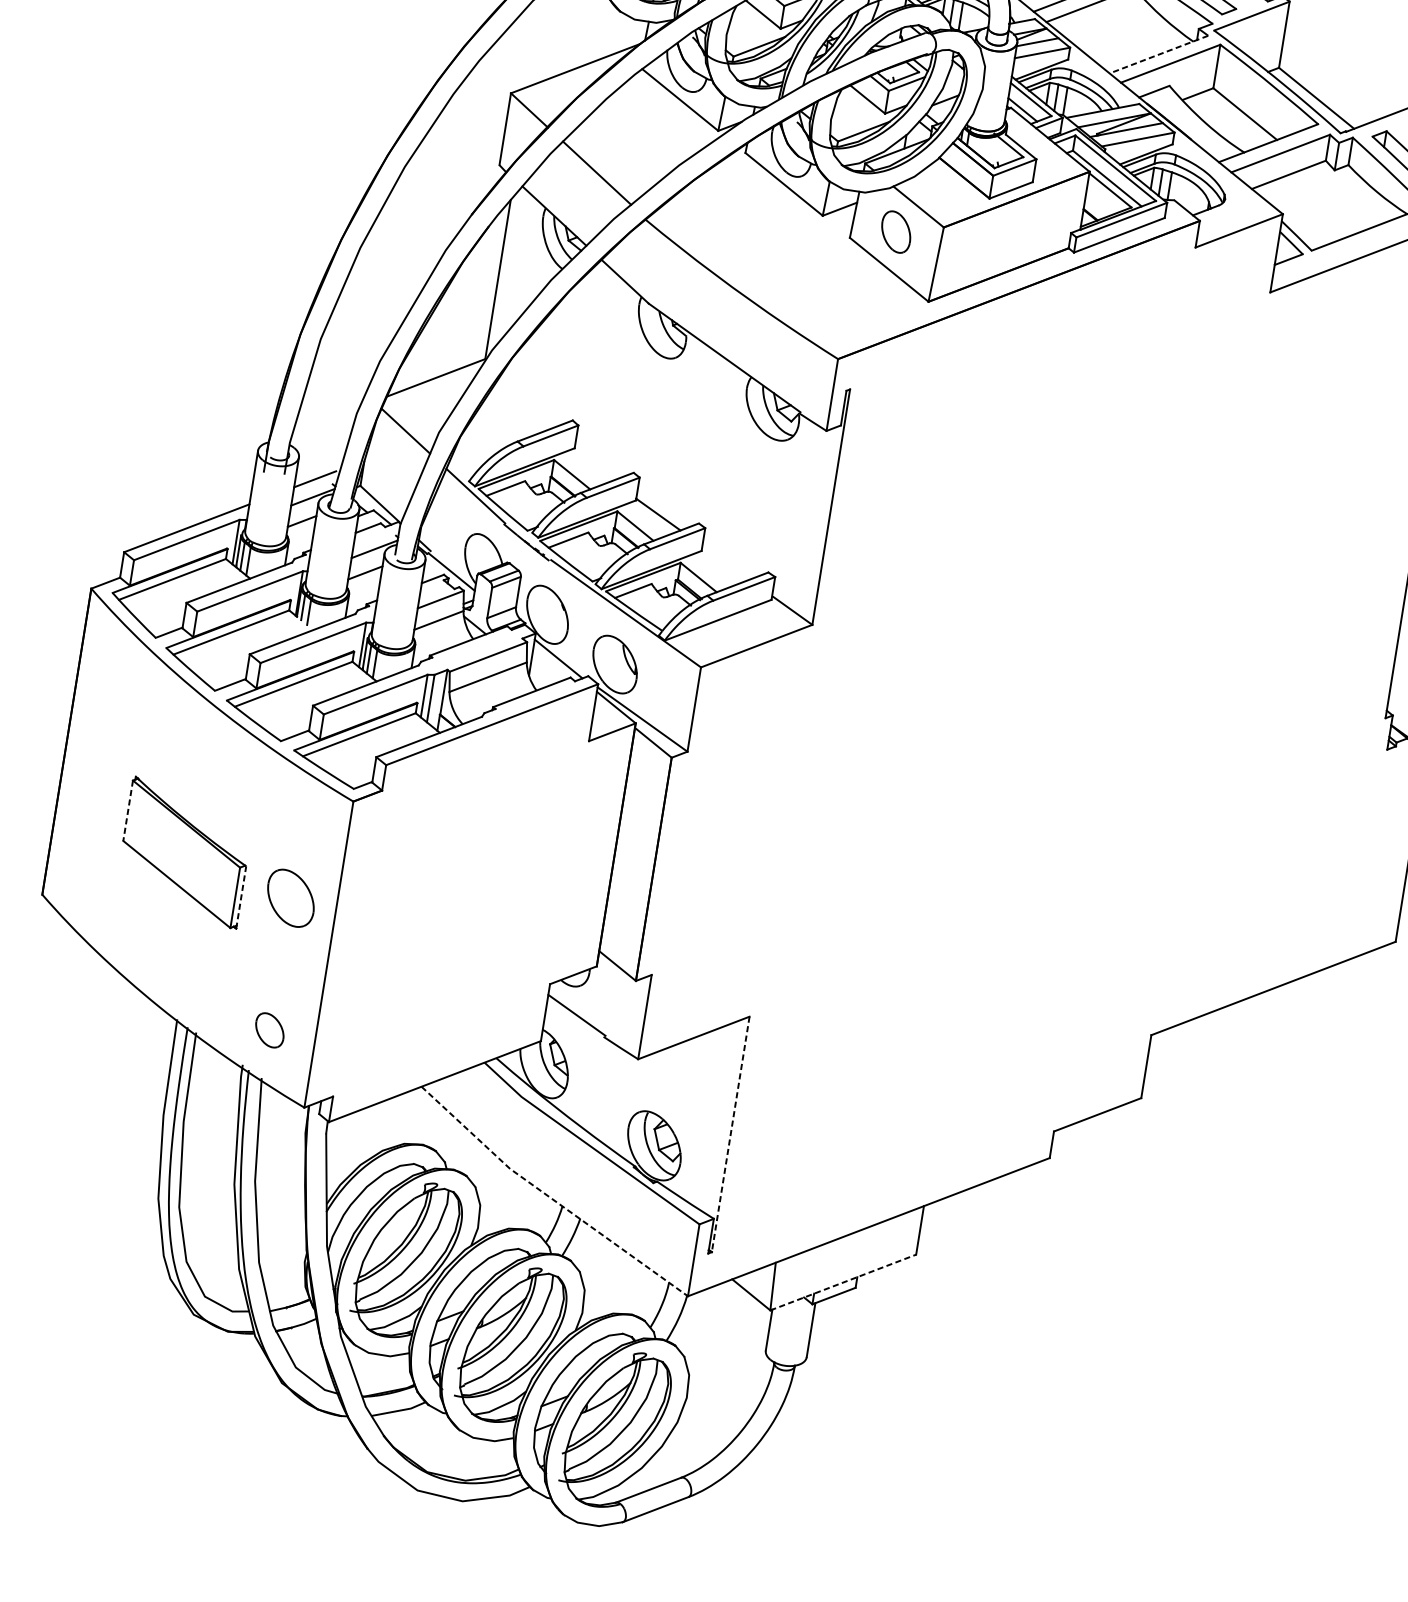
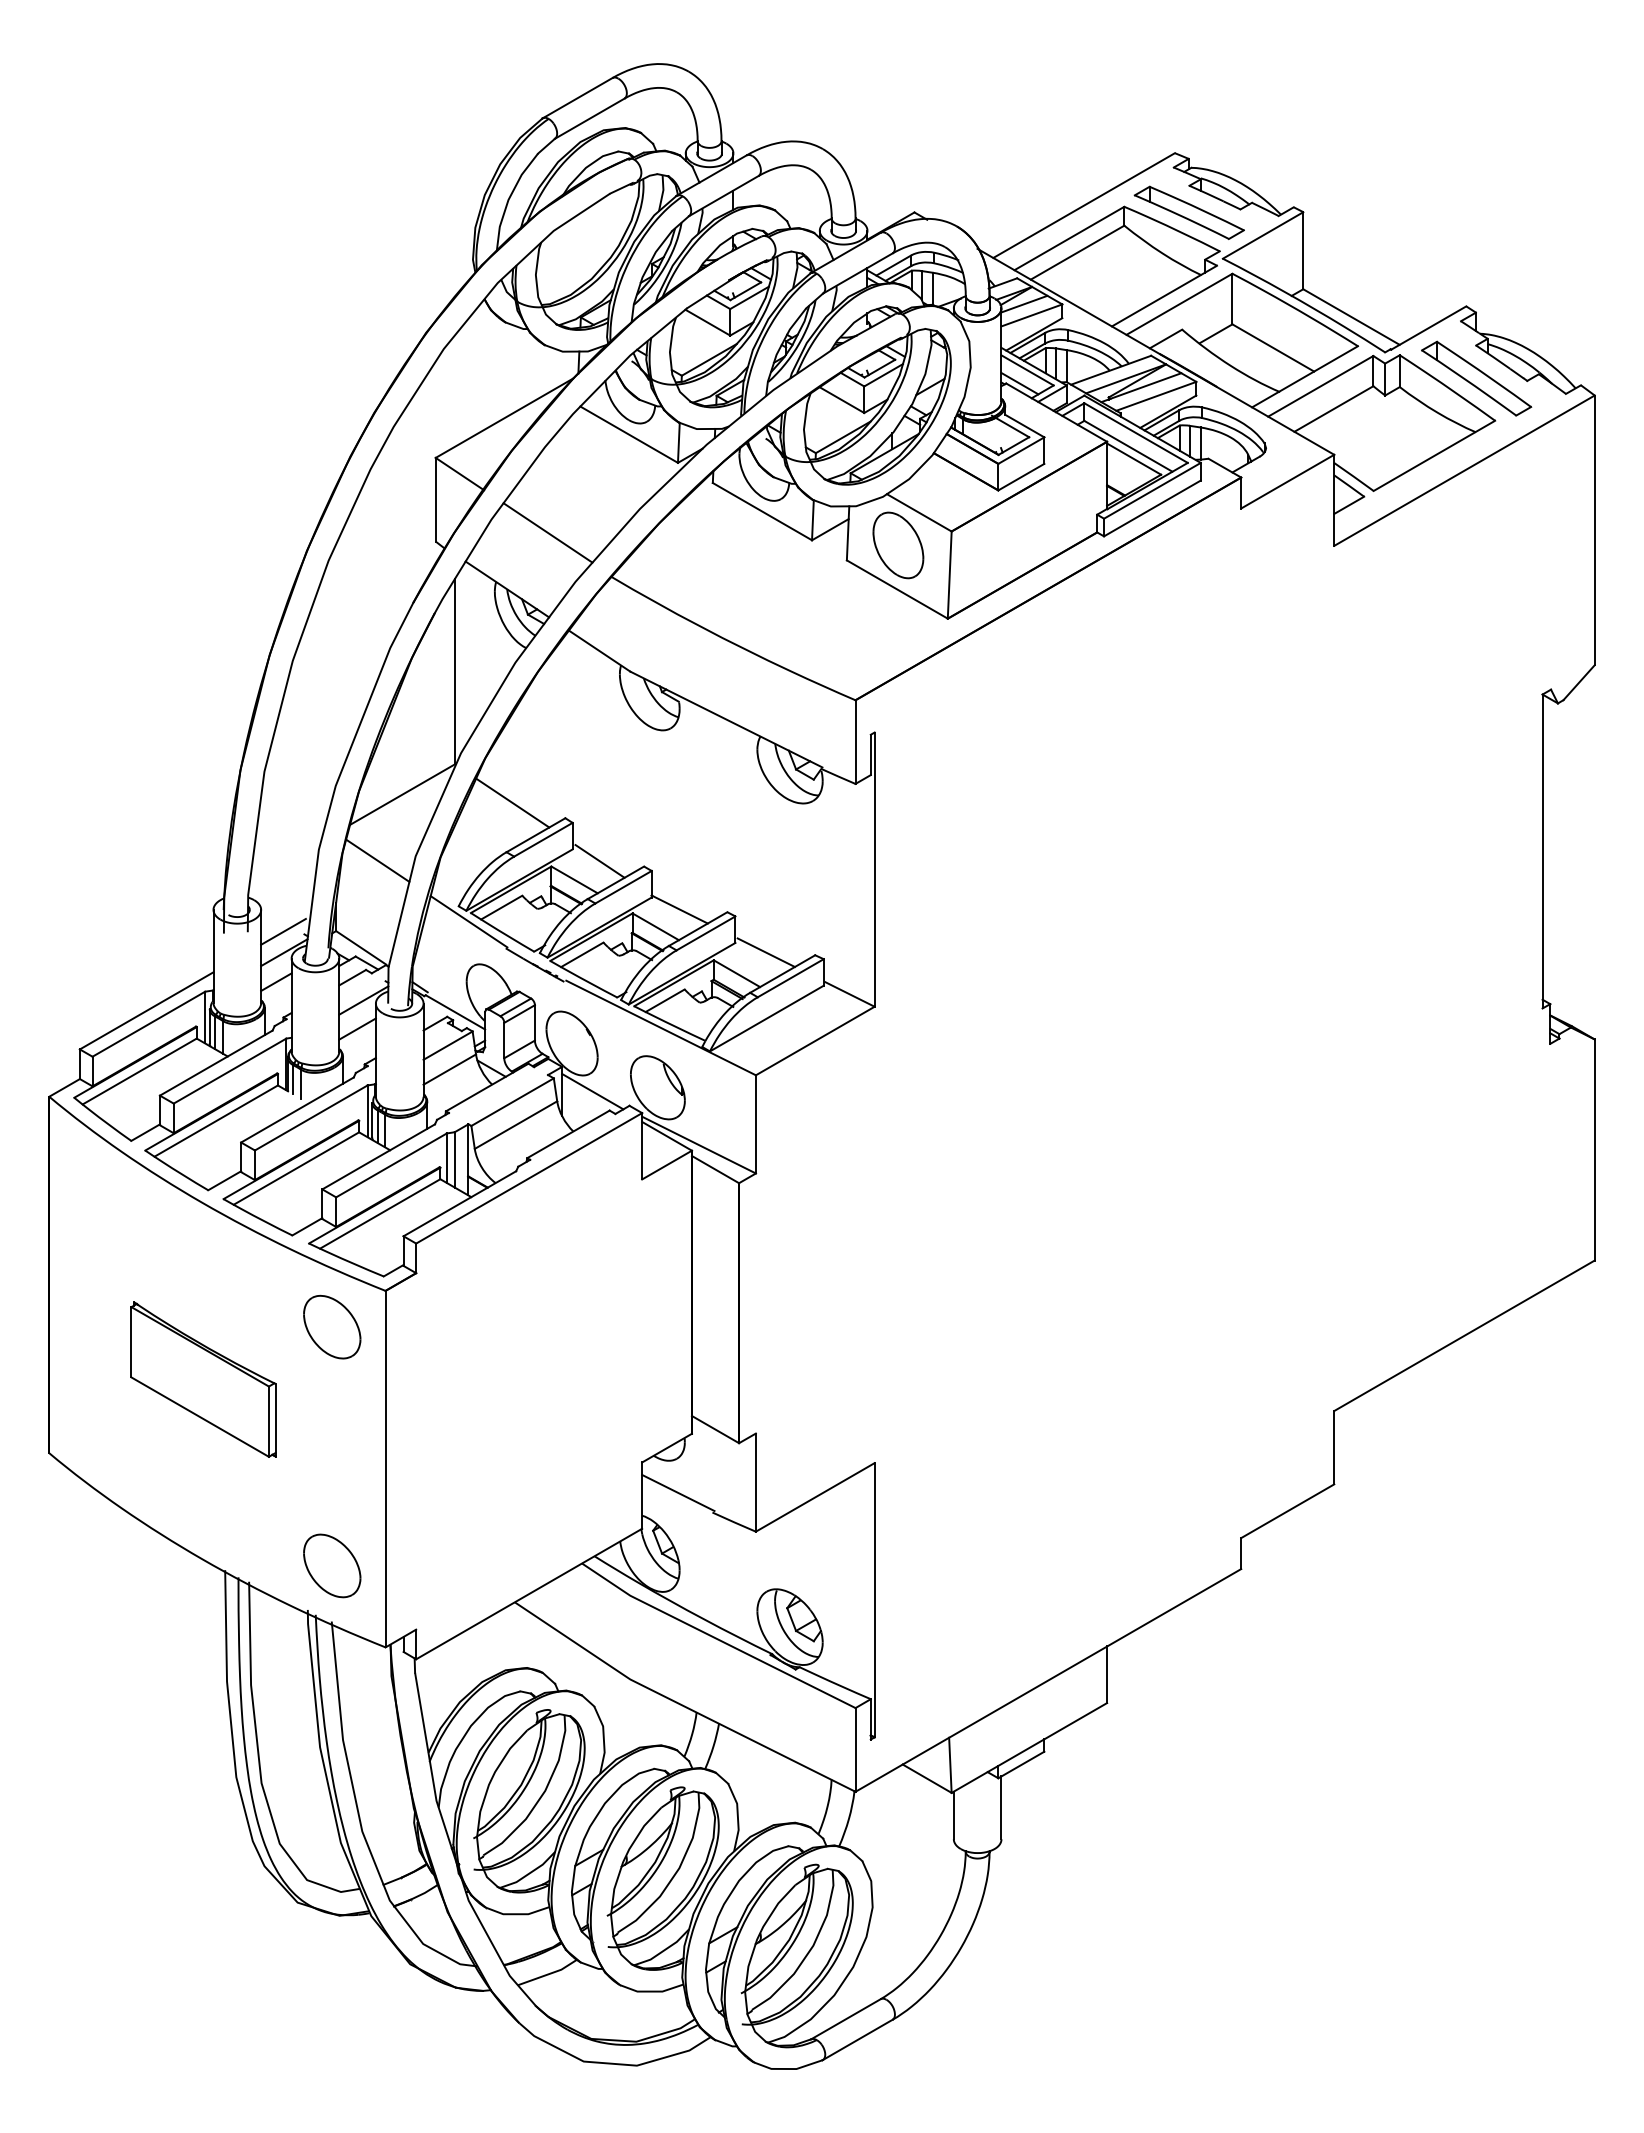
line: (1158, 54) -> (1164, 296), dashed -> solid
part: (896, 232) -> (898, 545), size x1.43
line: (529, 399) -> (512, 802), added
line: (596, 462) -> (599, 861), added
line: (726, 563) -> (765, 952), added
line: (128, 810) -> (131, 1342), dashed -> solid
line: (241, 896) -> (275, 1419), dashed -> solid
part: (291, 897) -> (332, 1326), moved
part: (270, 1030) -> (332, 1565), size x1.67
line: (730, 1134) -> (874, 1600), dashed -> solid
line: (549, 1197) -> (680, 1704), dashed -> solid
line: (843, 1282) -> (1029, 1747), dashed -> solid

